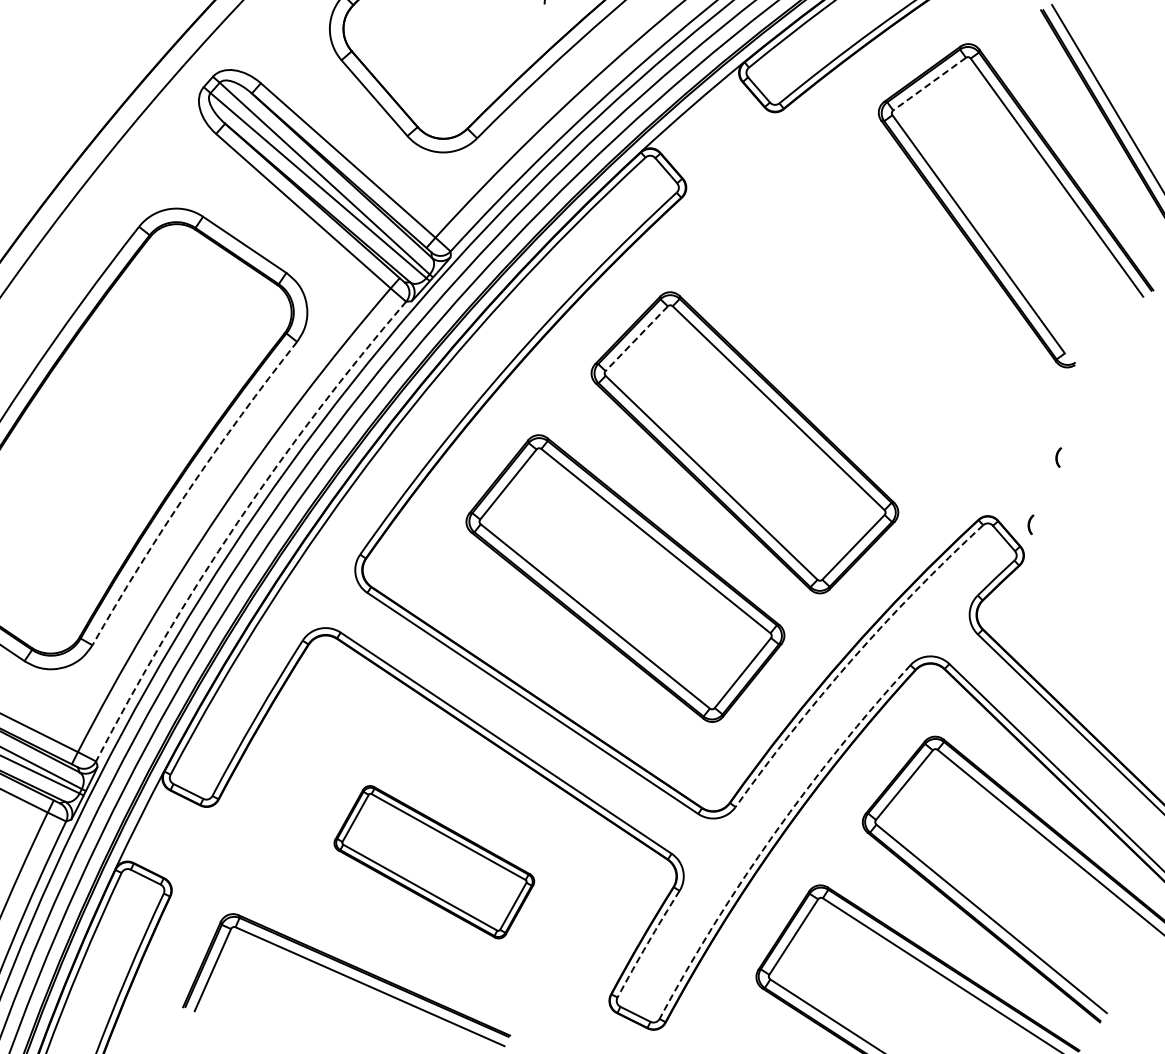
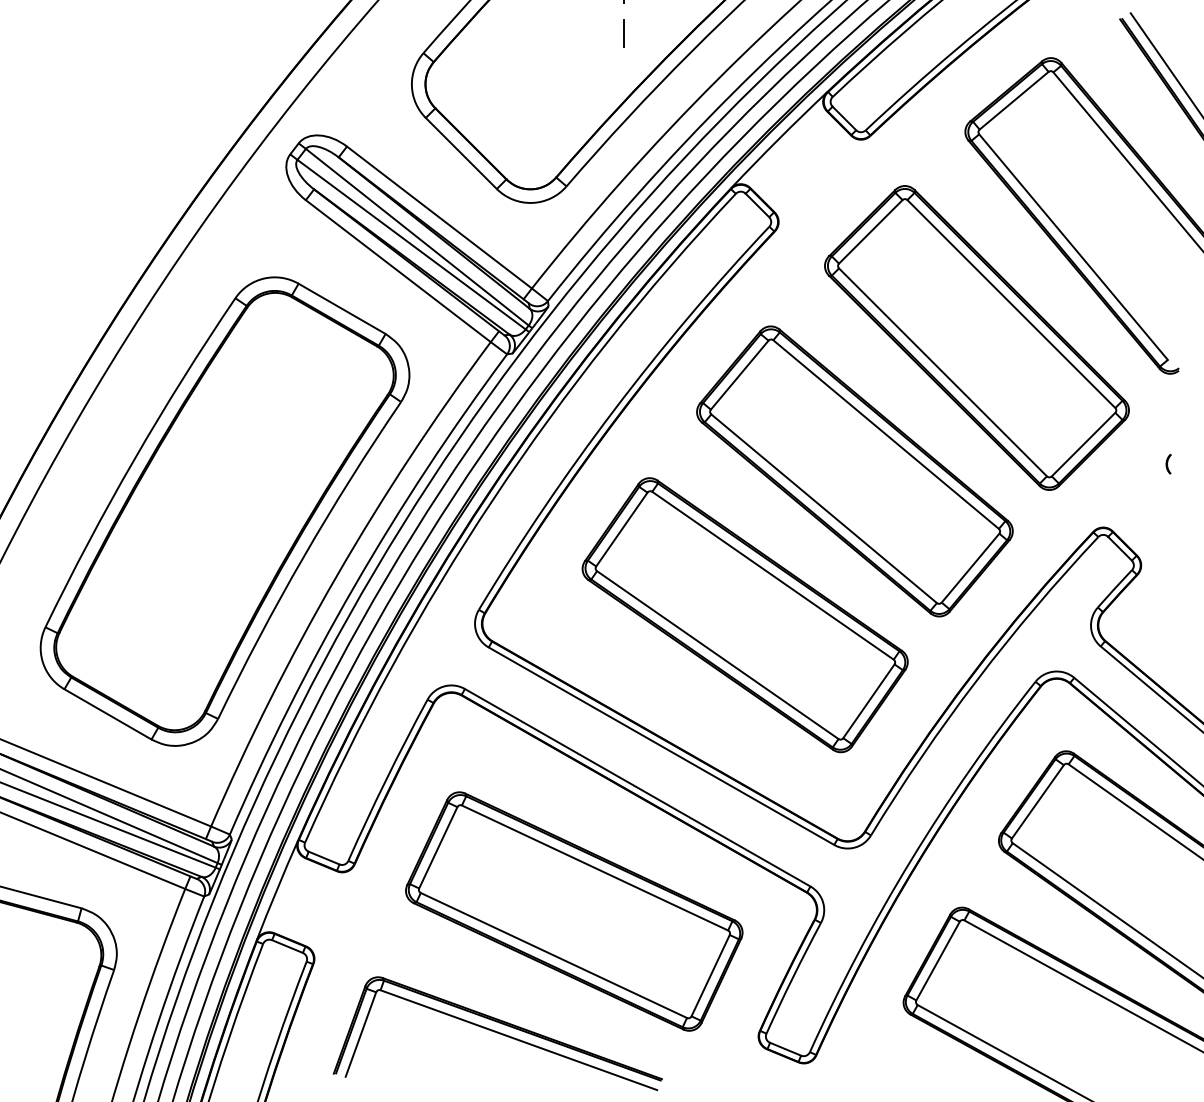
line: (930, 83) -> (1014, 100), dashed -> solid
part: (875, 317) -> (976, 337), added
line: (636, 339) -> (739, 375), dashed -> solid
arc: (188, 490) -> (303, 557), dashed -> solid
arc: (237, 522) -> (354, 586), dashed -> solid
part: (1030, 524) -> (1145, 533), removed
arc: (851, 659) -> (976, 680), dashed -> solid
arc: (774, 834) -> (911, 860), dashed -> solid
part: (434, 862) -> (574, 911), size x1.67
arc: (647, 943) -> (792, 977), dashed -> solid

